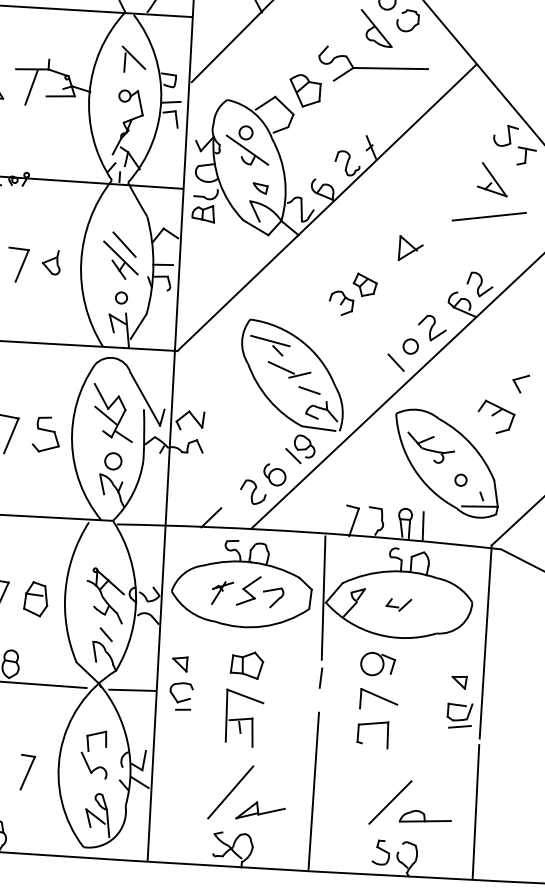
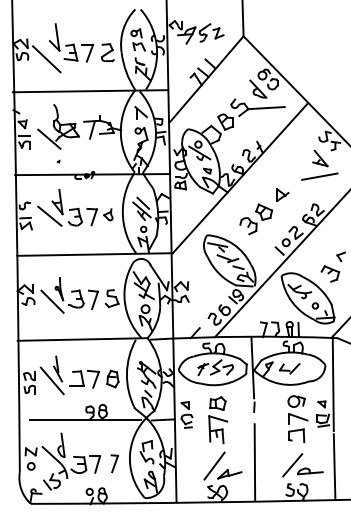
part: (353, 294) -> (256, 219), size x1.43
part: (398, 604) -> (289, 368), size x1.67
part: (377, 699) -> (297, 418), moved

